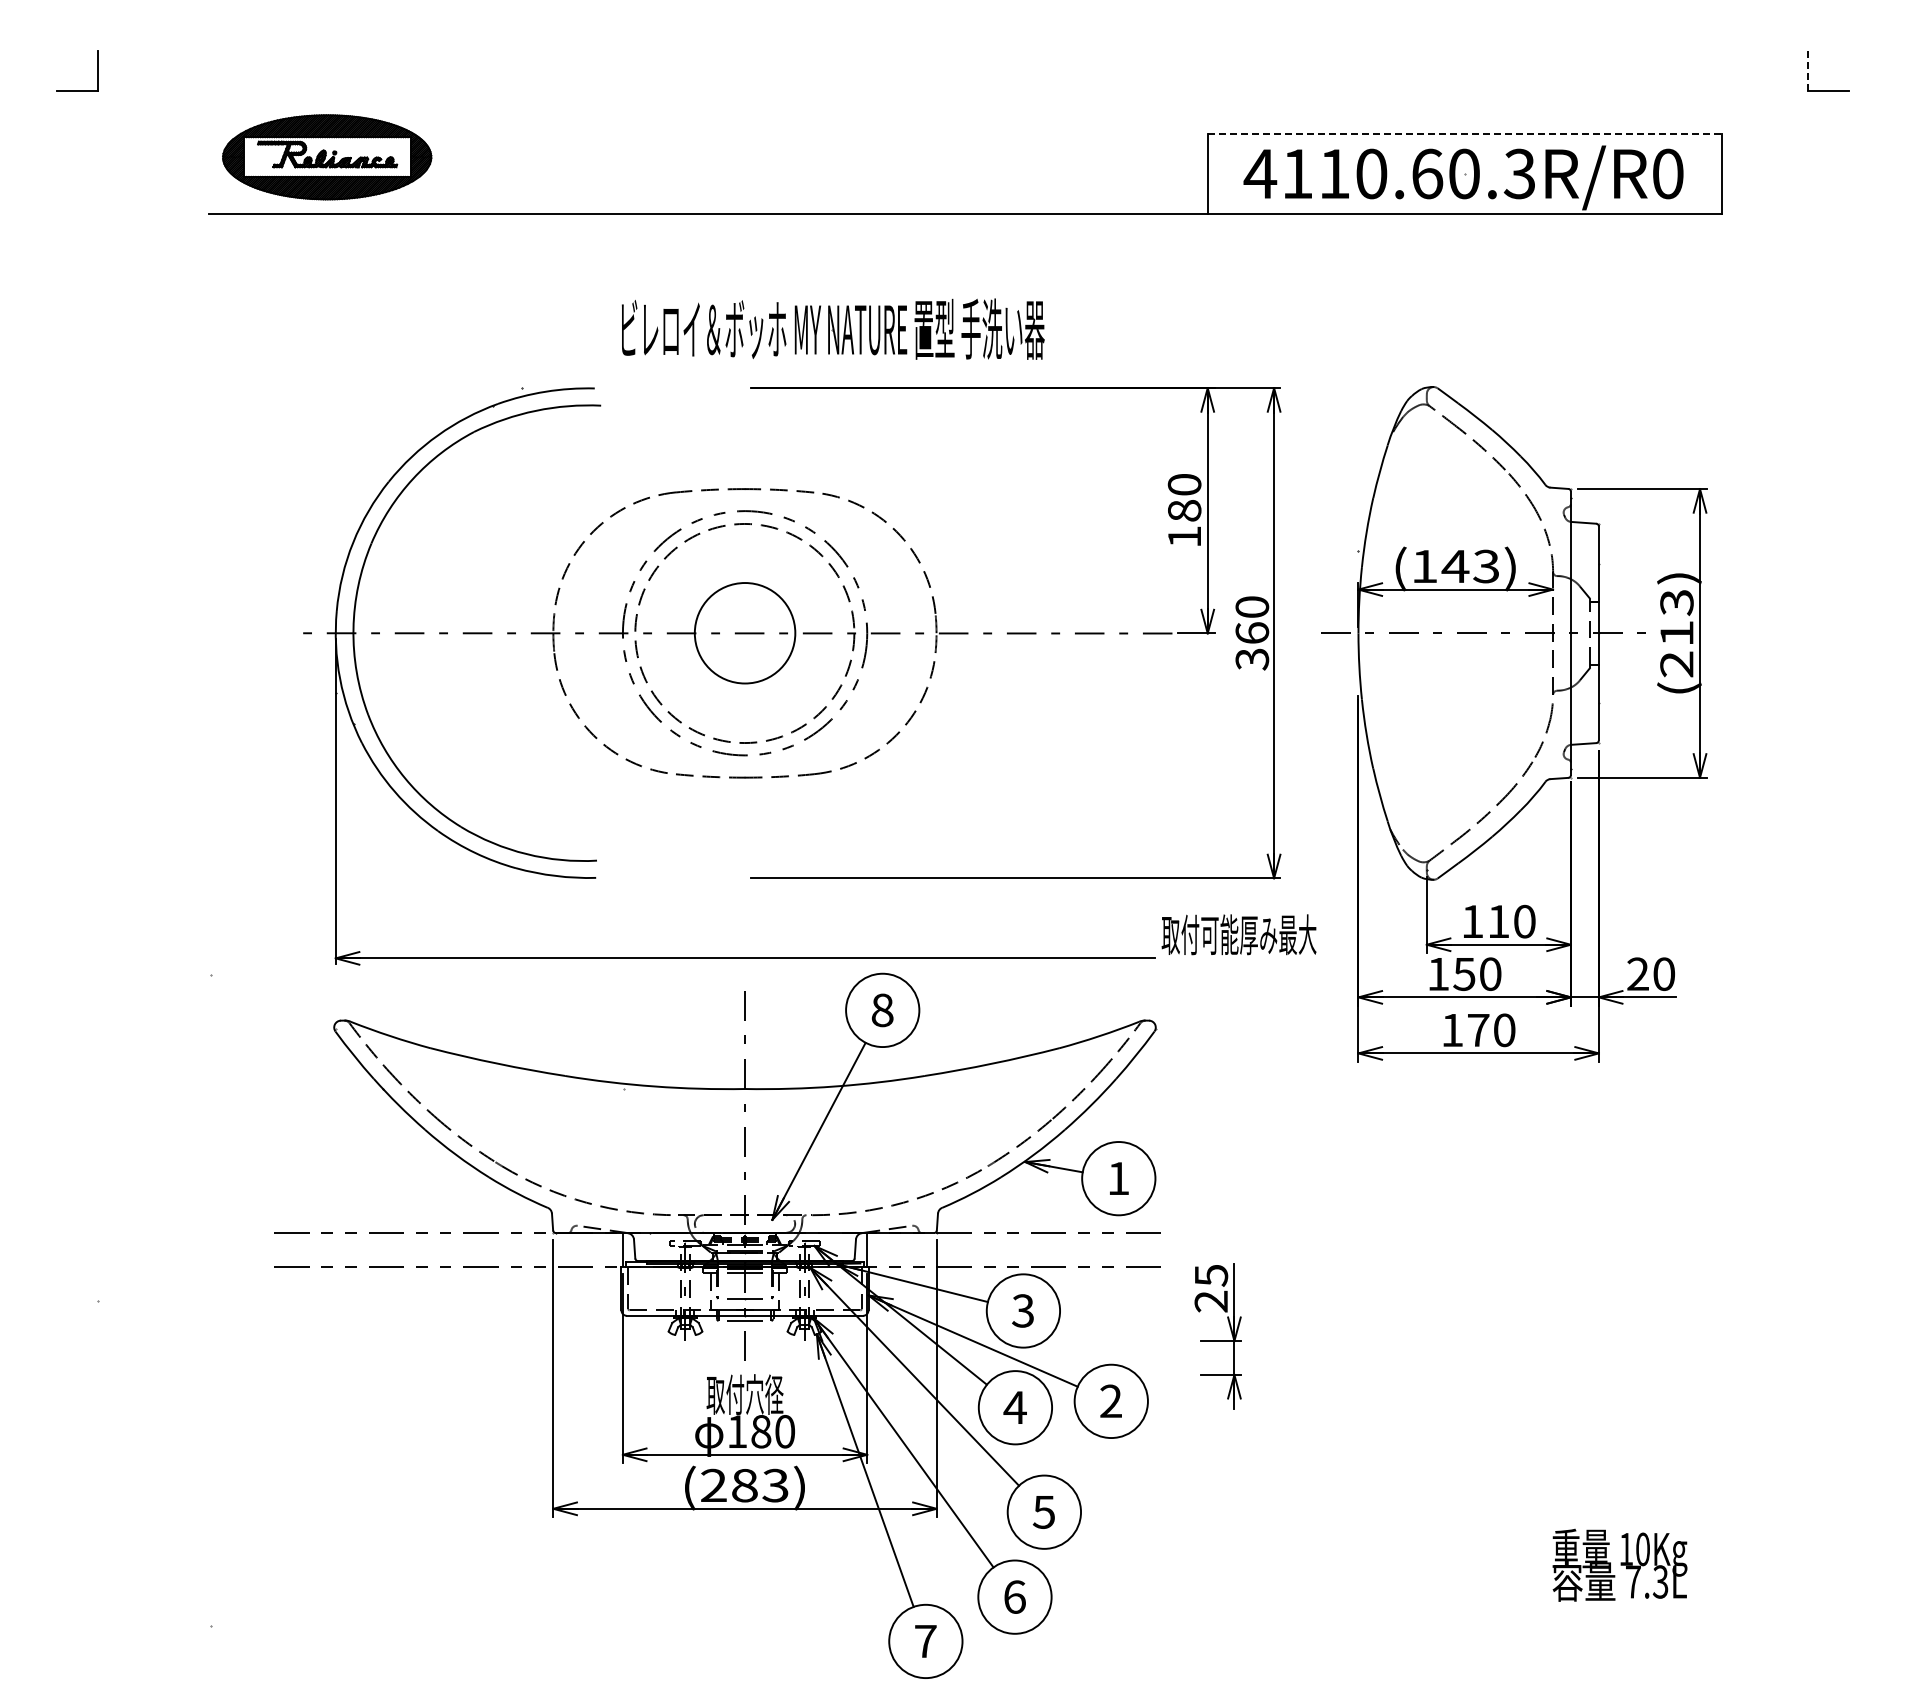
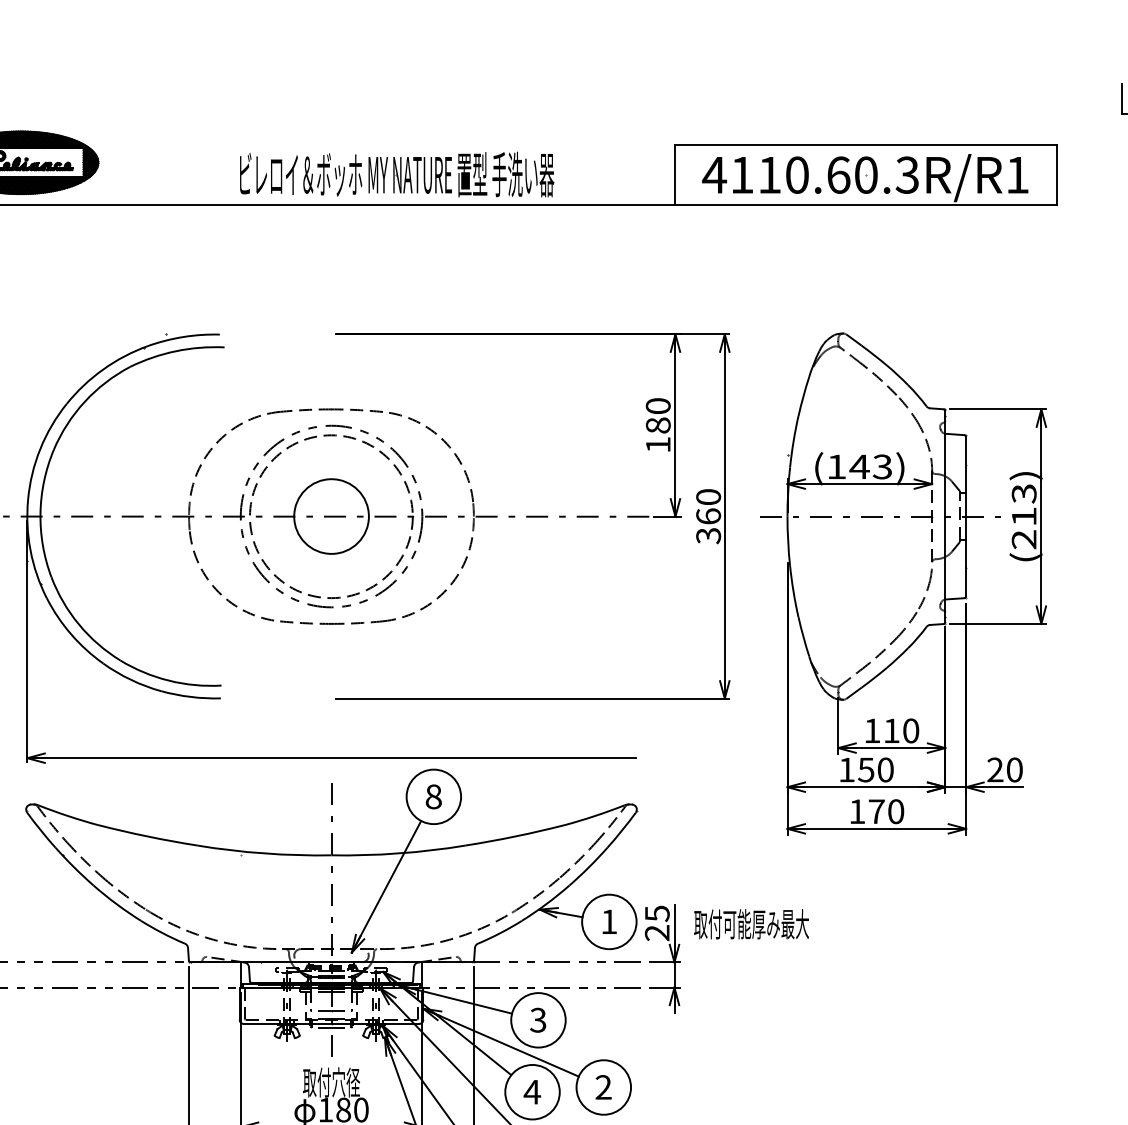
line: (1808, 70) -> (1122, 98), dashed -> solid
line: (1465, 133) -> (867, 145), dashed -> solid
text: (1668, 173) -> (1017, 174), 4110.60.3R/R0 -> 4110.60.3R/R1
part: (832, 328) -> (396, 174), moved
text: (1238, 934) -> (751, 924), moved
part: (1217, 1336) -> (661, 958), moved

